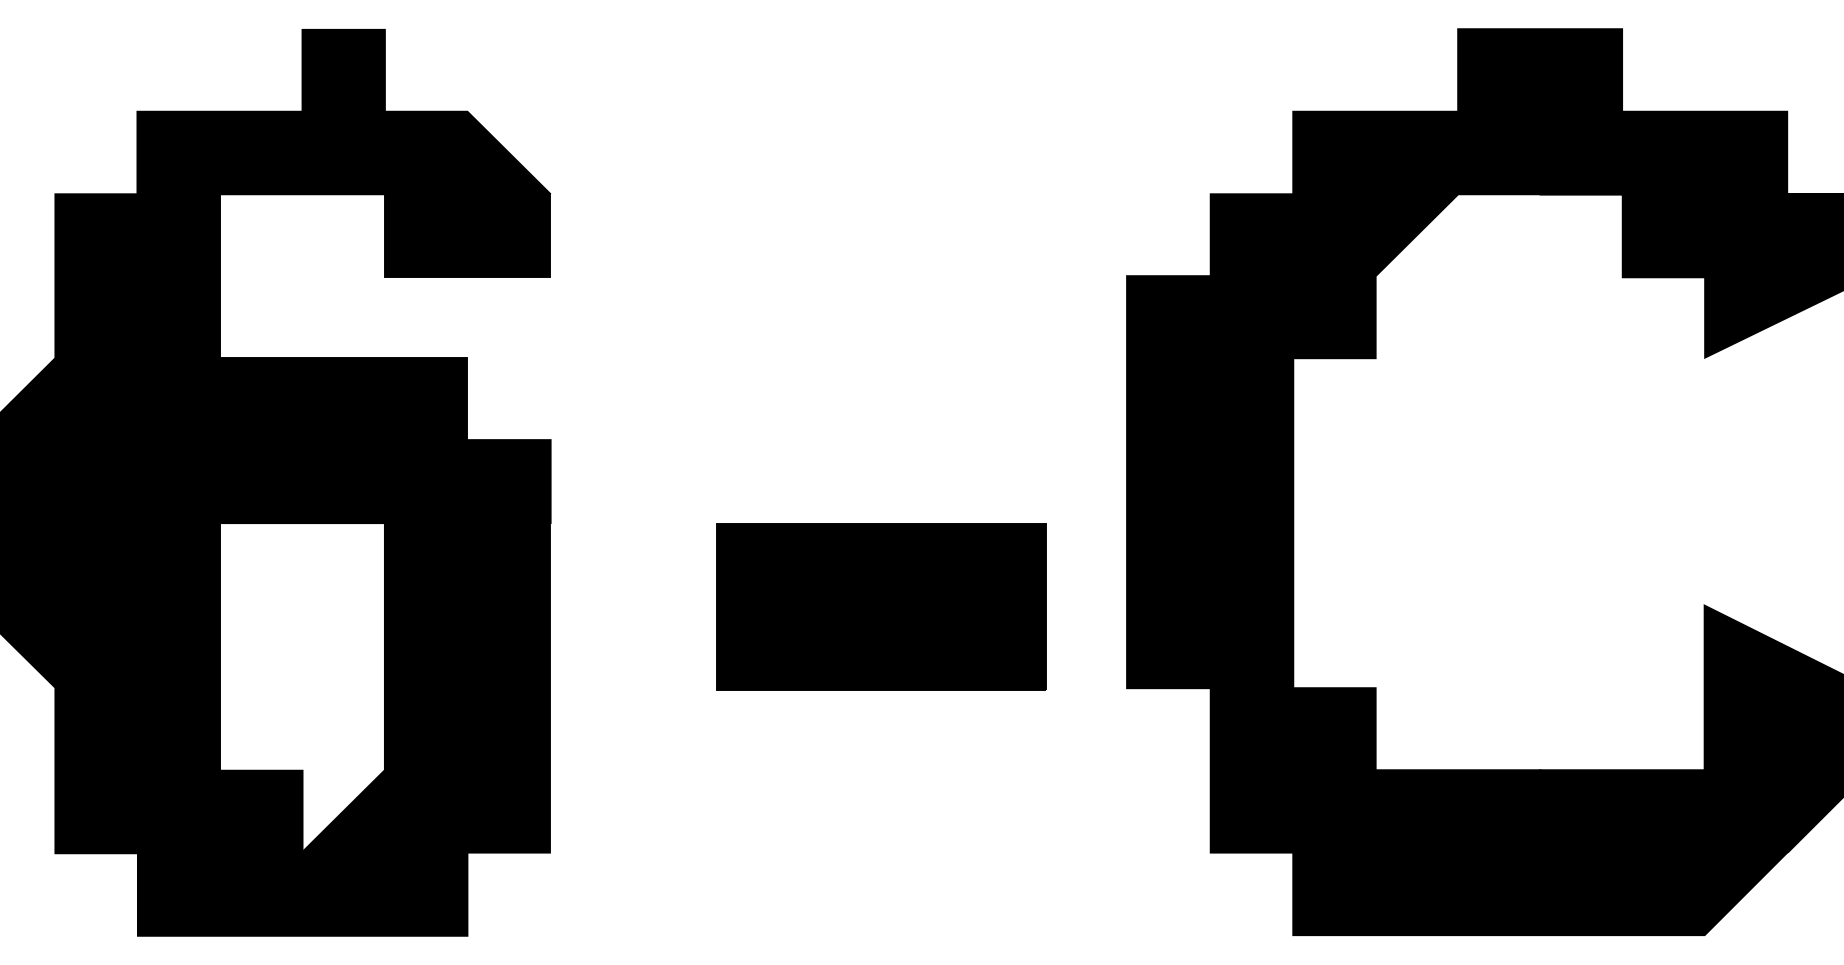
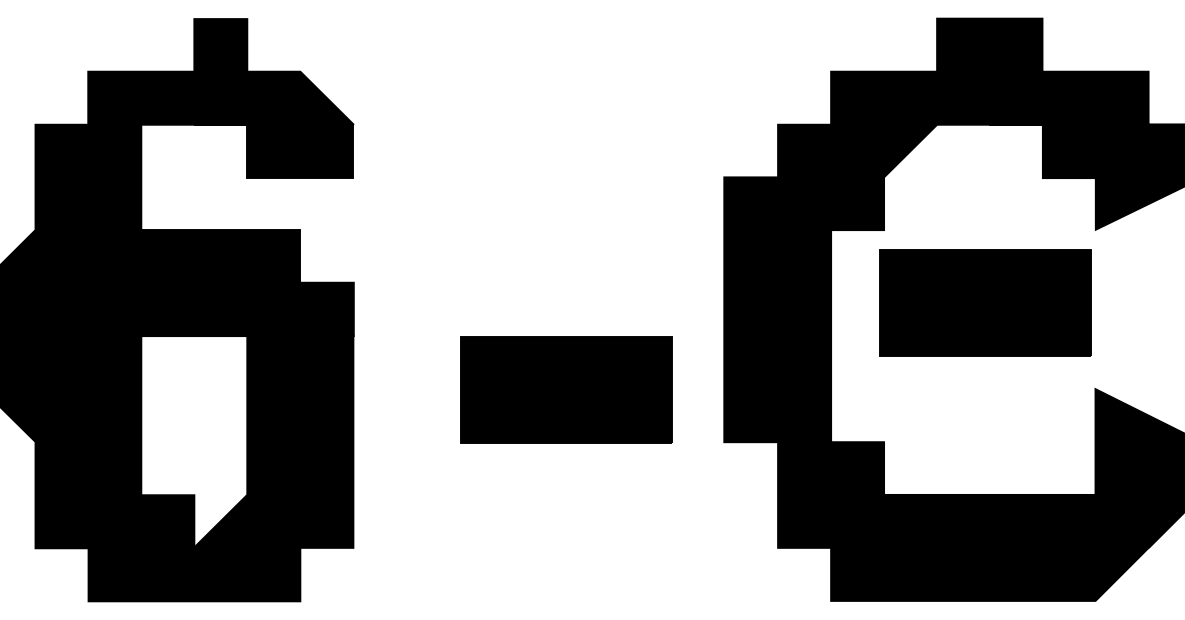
part: (1533, 470) -> (985, 302), added

